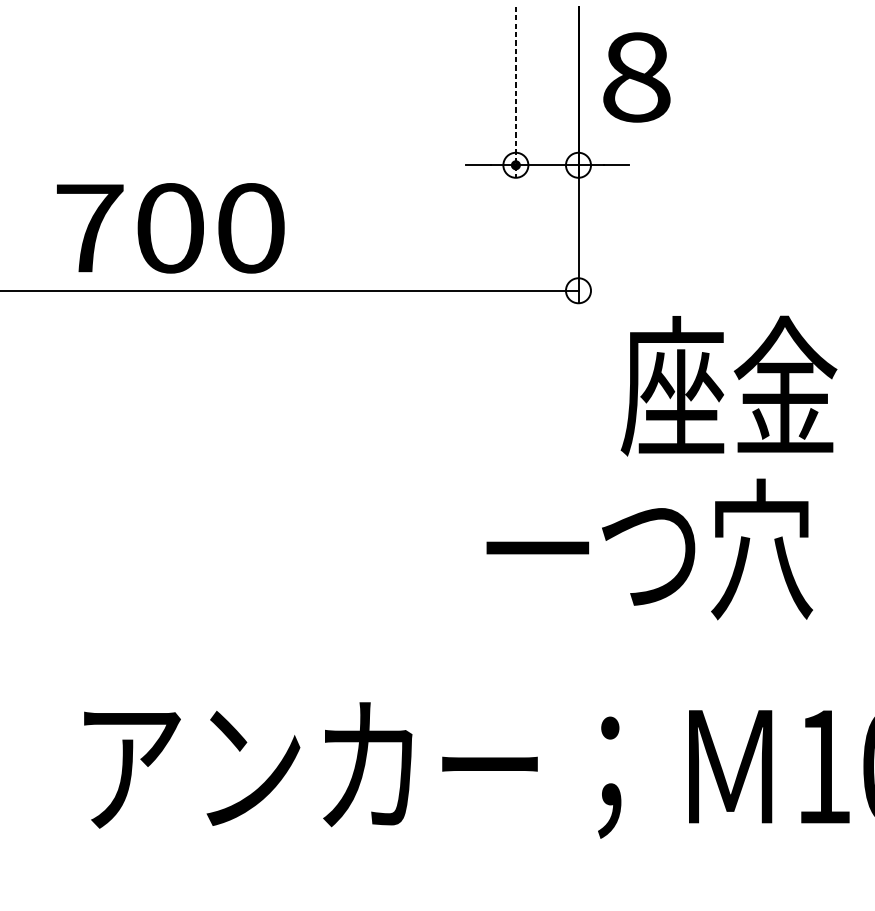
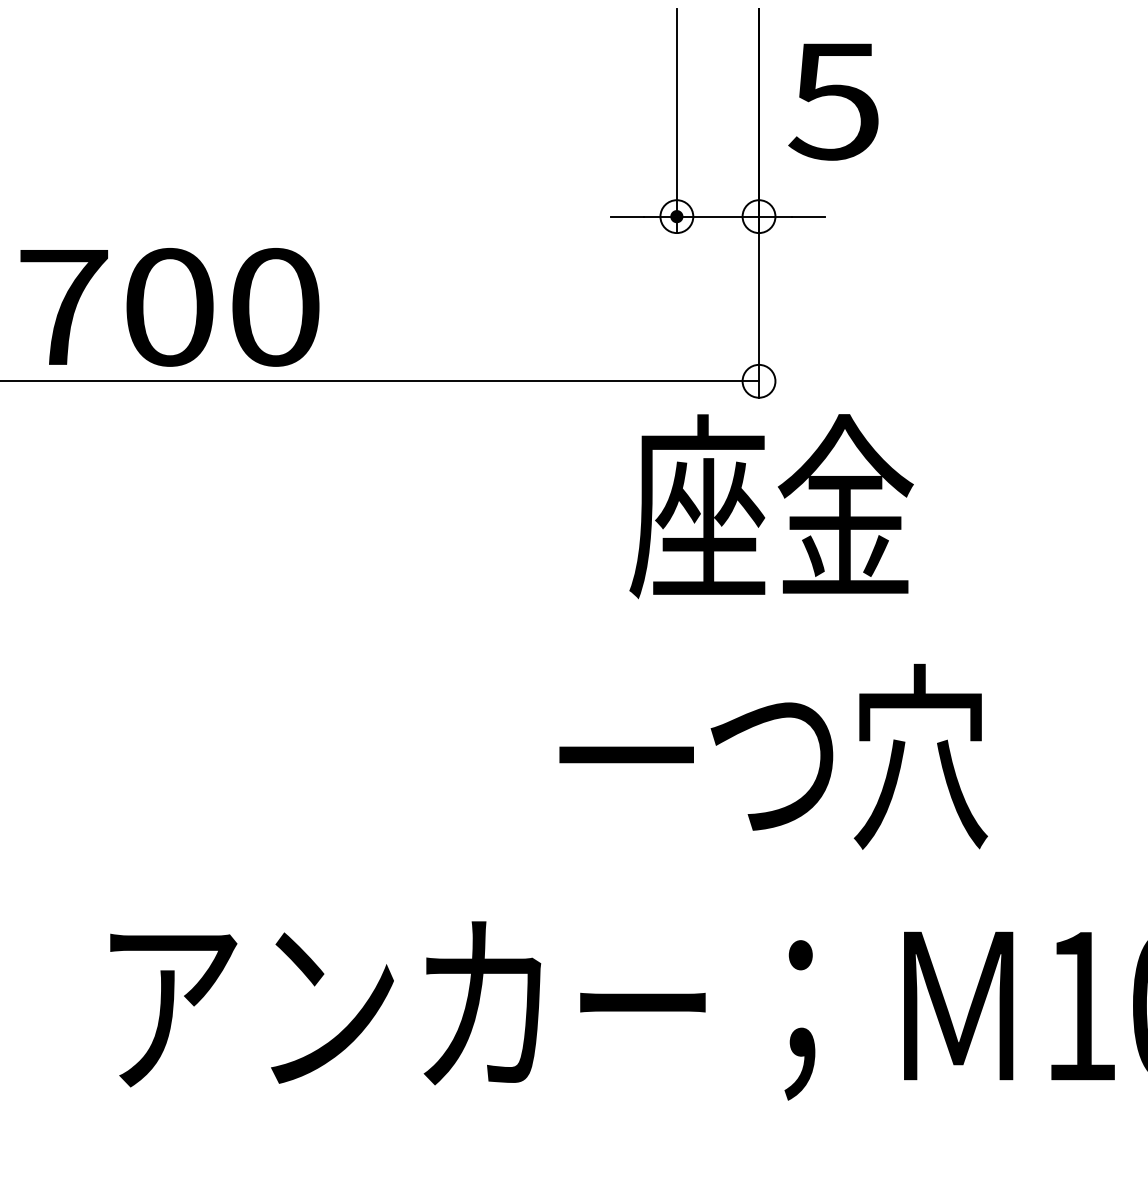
text: (635, 77) -> (833, 101), 8 -> 5
line: (515, 92) -> (676, 121), dashed -> solid
text: (170, 228) -> (169, 307), moved
text: (728, 386) -> (771, 506), moved
text: (649, 549) -> (773, 756), moved

